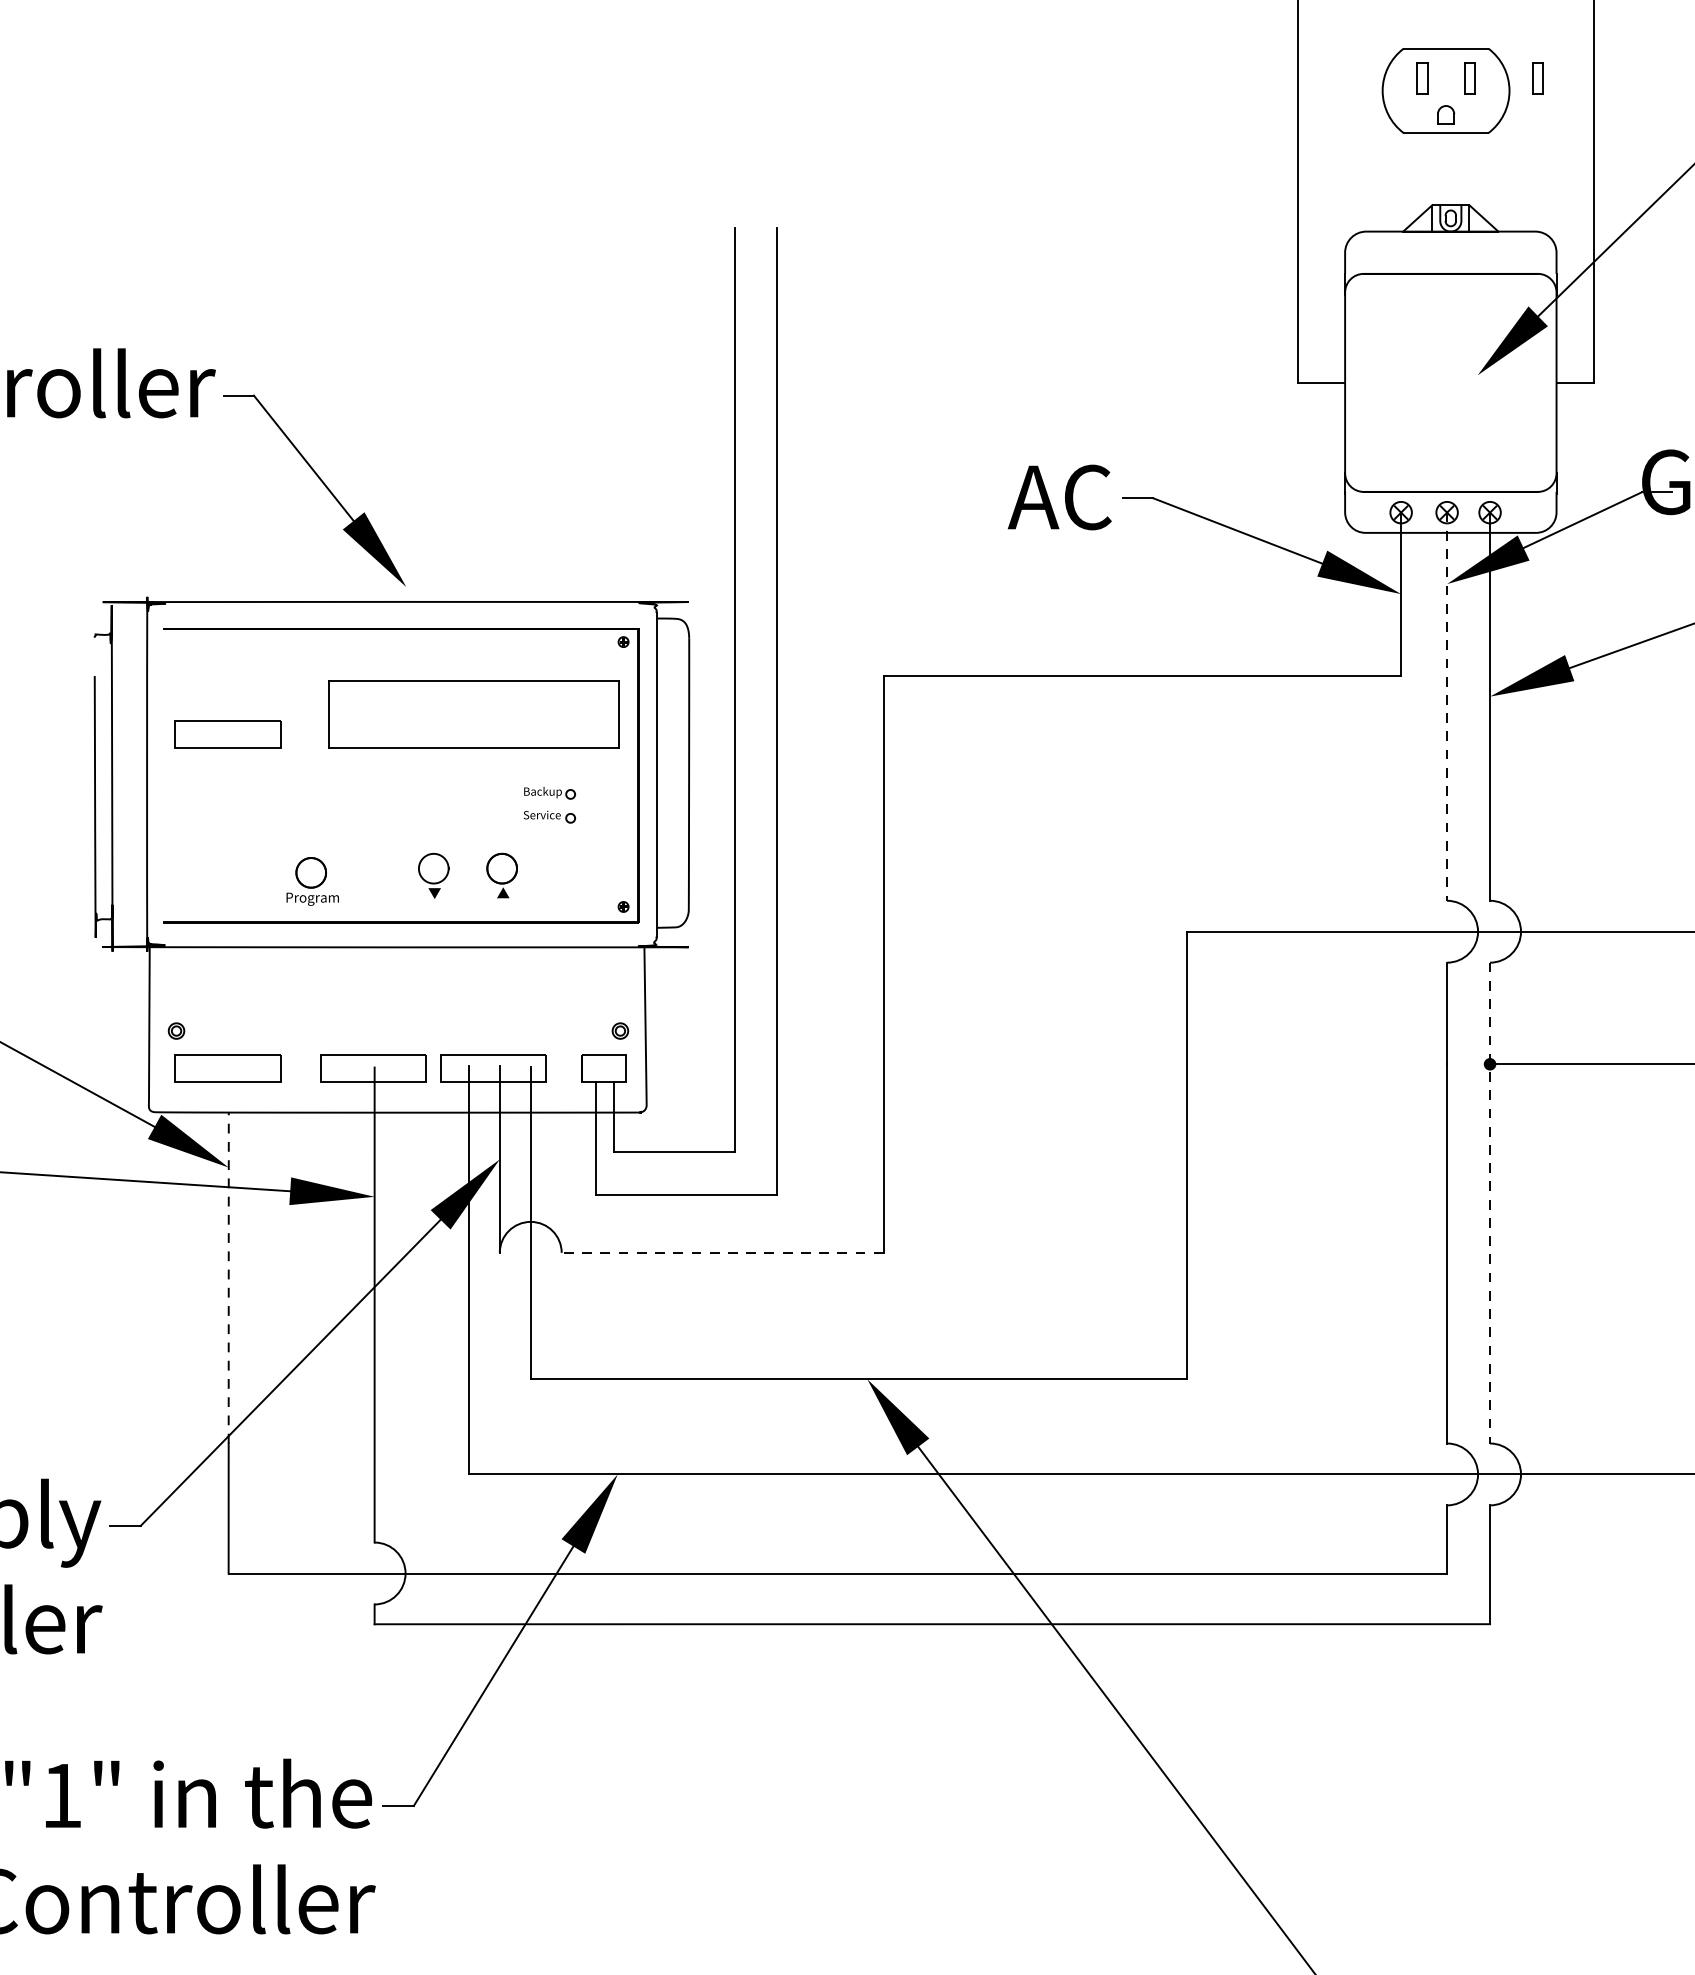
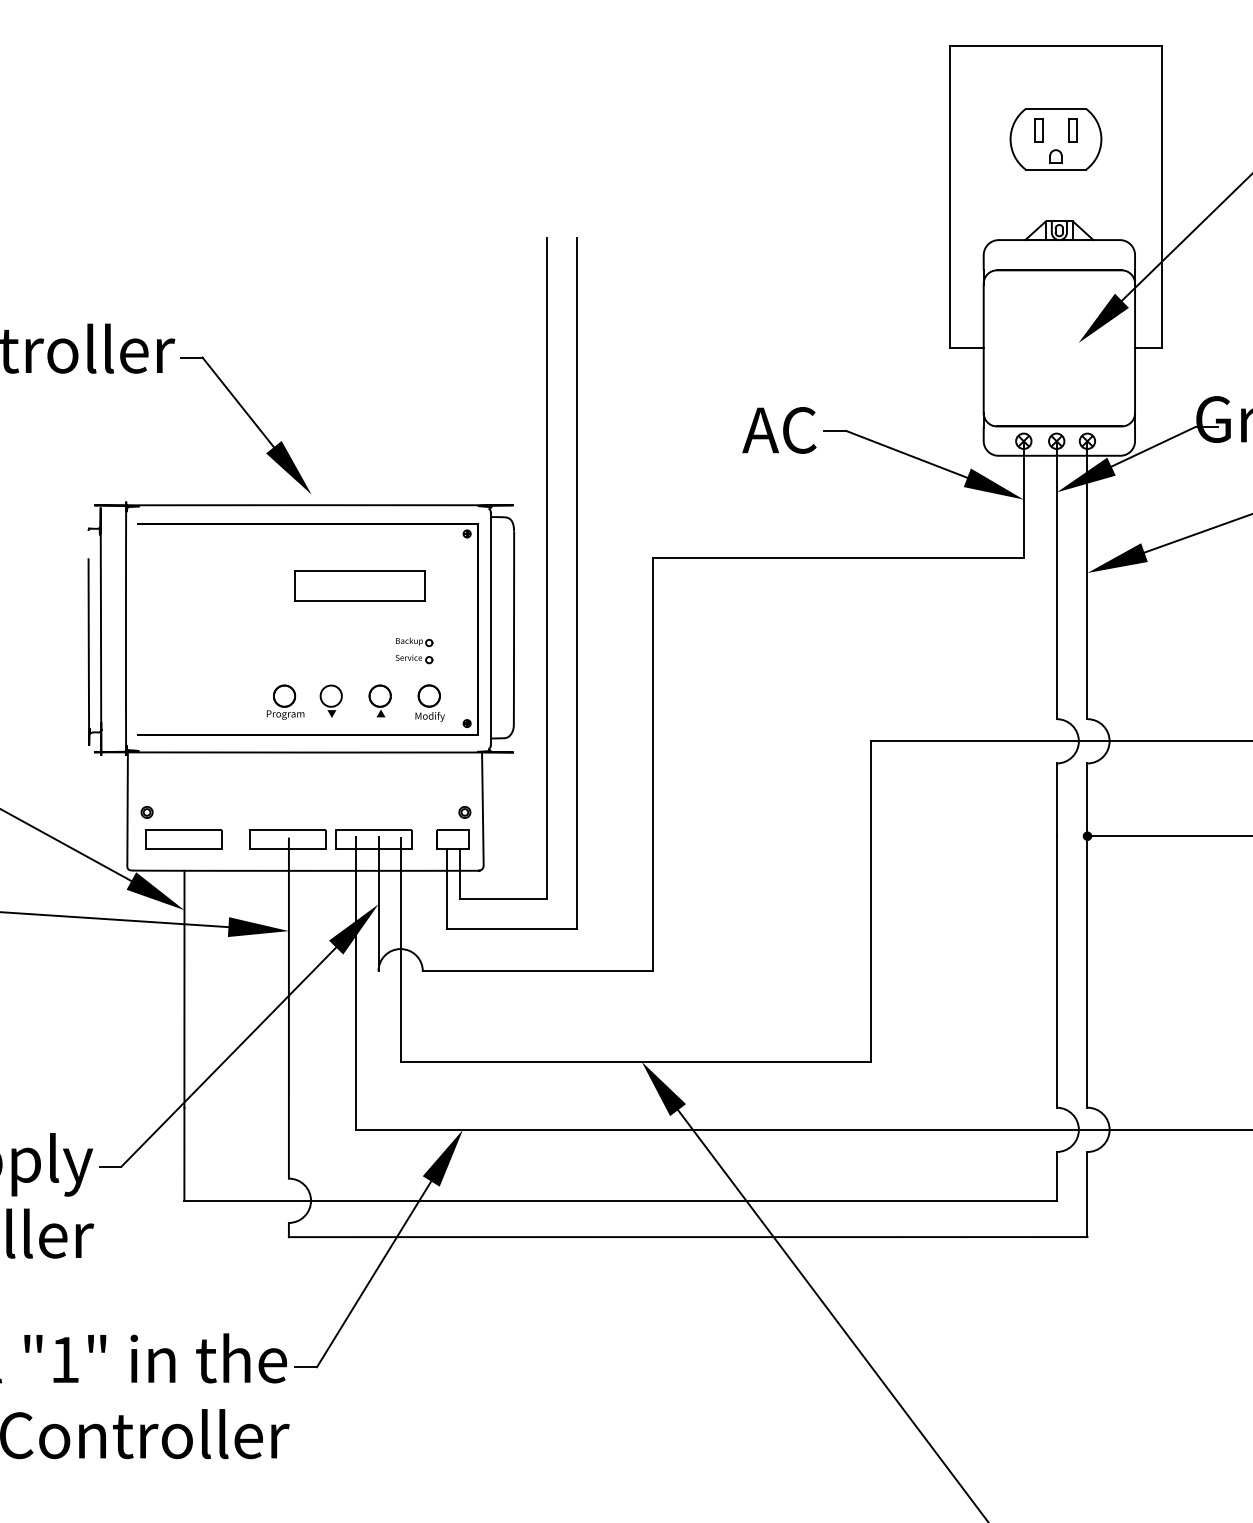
part: (1537, 78) -> (1121, 130), removed
line: (1446, 707) -> (1056, 580), dashed -> solid
part: (473, 714) -> (359, 585), size x0.62
part: (227, 735) -> (183, 600), removed
part: (571, 877) -> (429, 702), added
part: (312, 880) -> (285, 701), moved
line: (1490, 1204) -> (1087, 936), dashed -> solid
line: (721, 1253) -> (537, 971), dashed -> solid
line: (228, 1276) -> (184, 988), dashed -> solid

